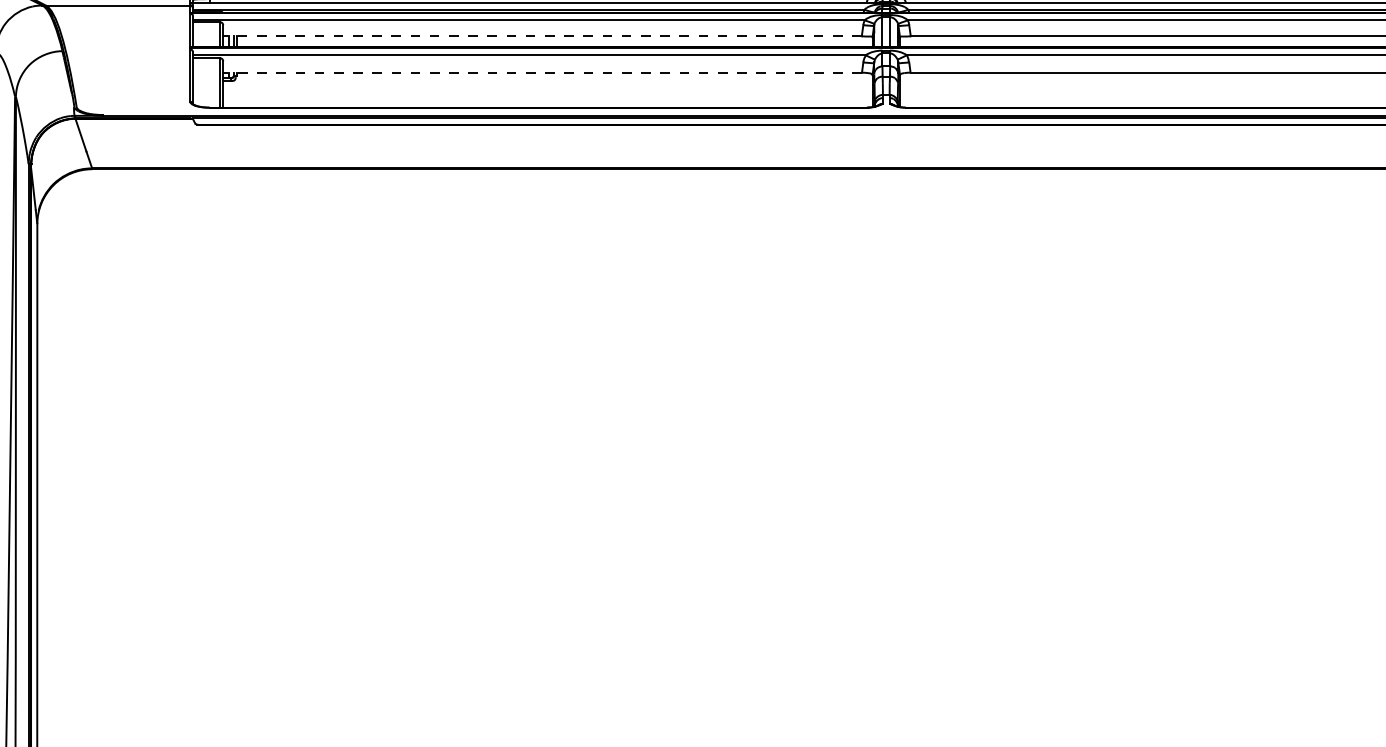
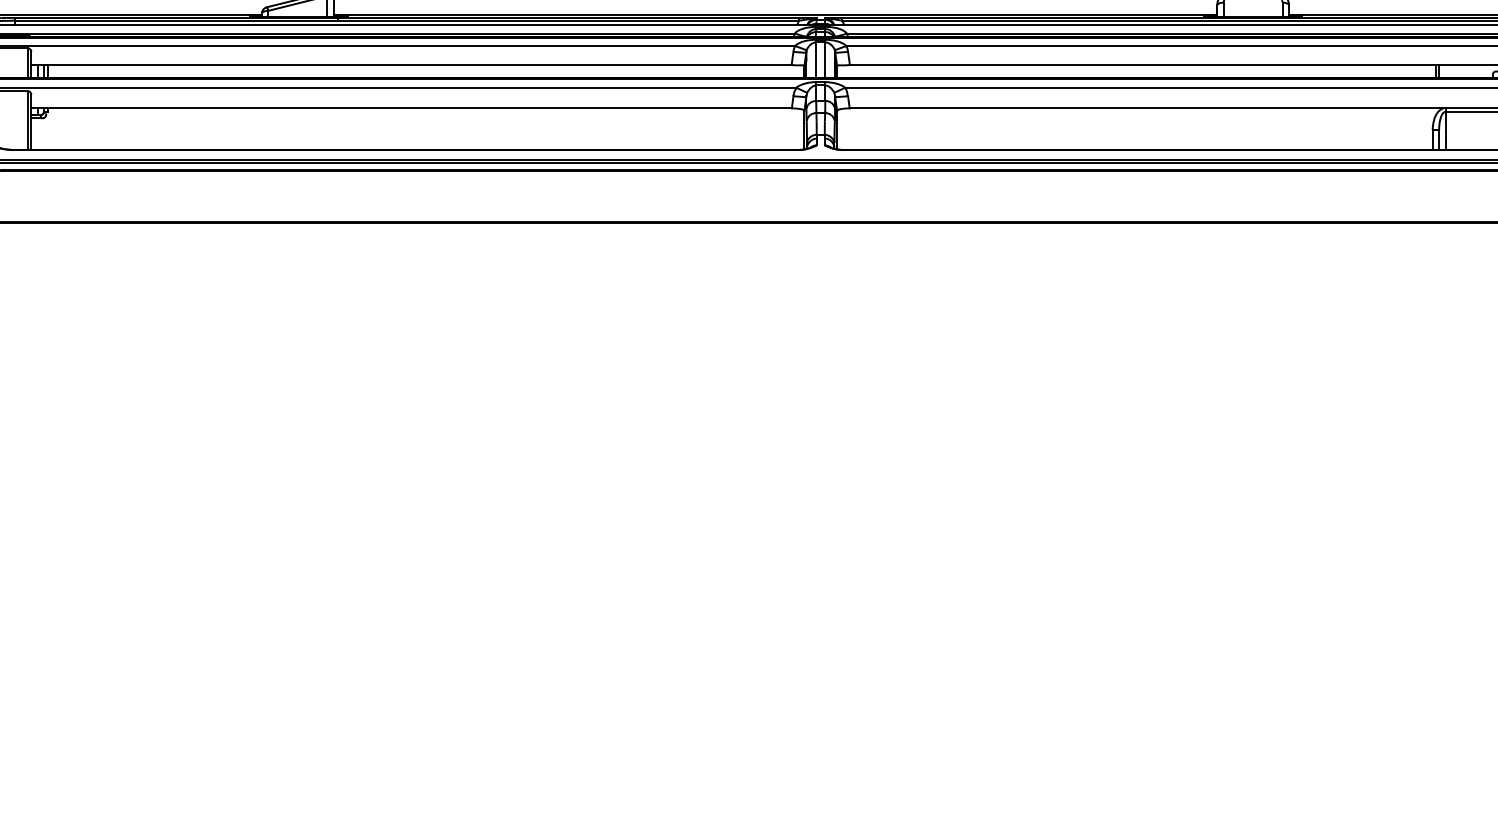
line: (542, 36) -> (411, 65), dashed -> solid
line: (542, 72) -> (411, 108), dashed -> solid

